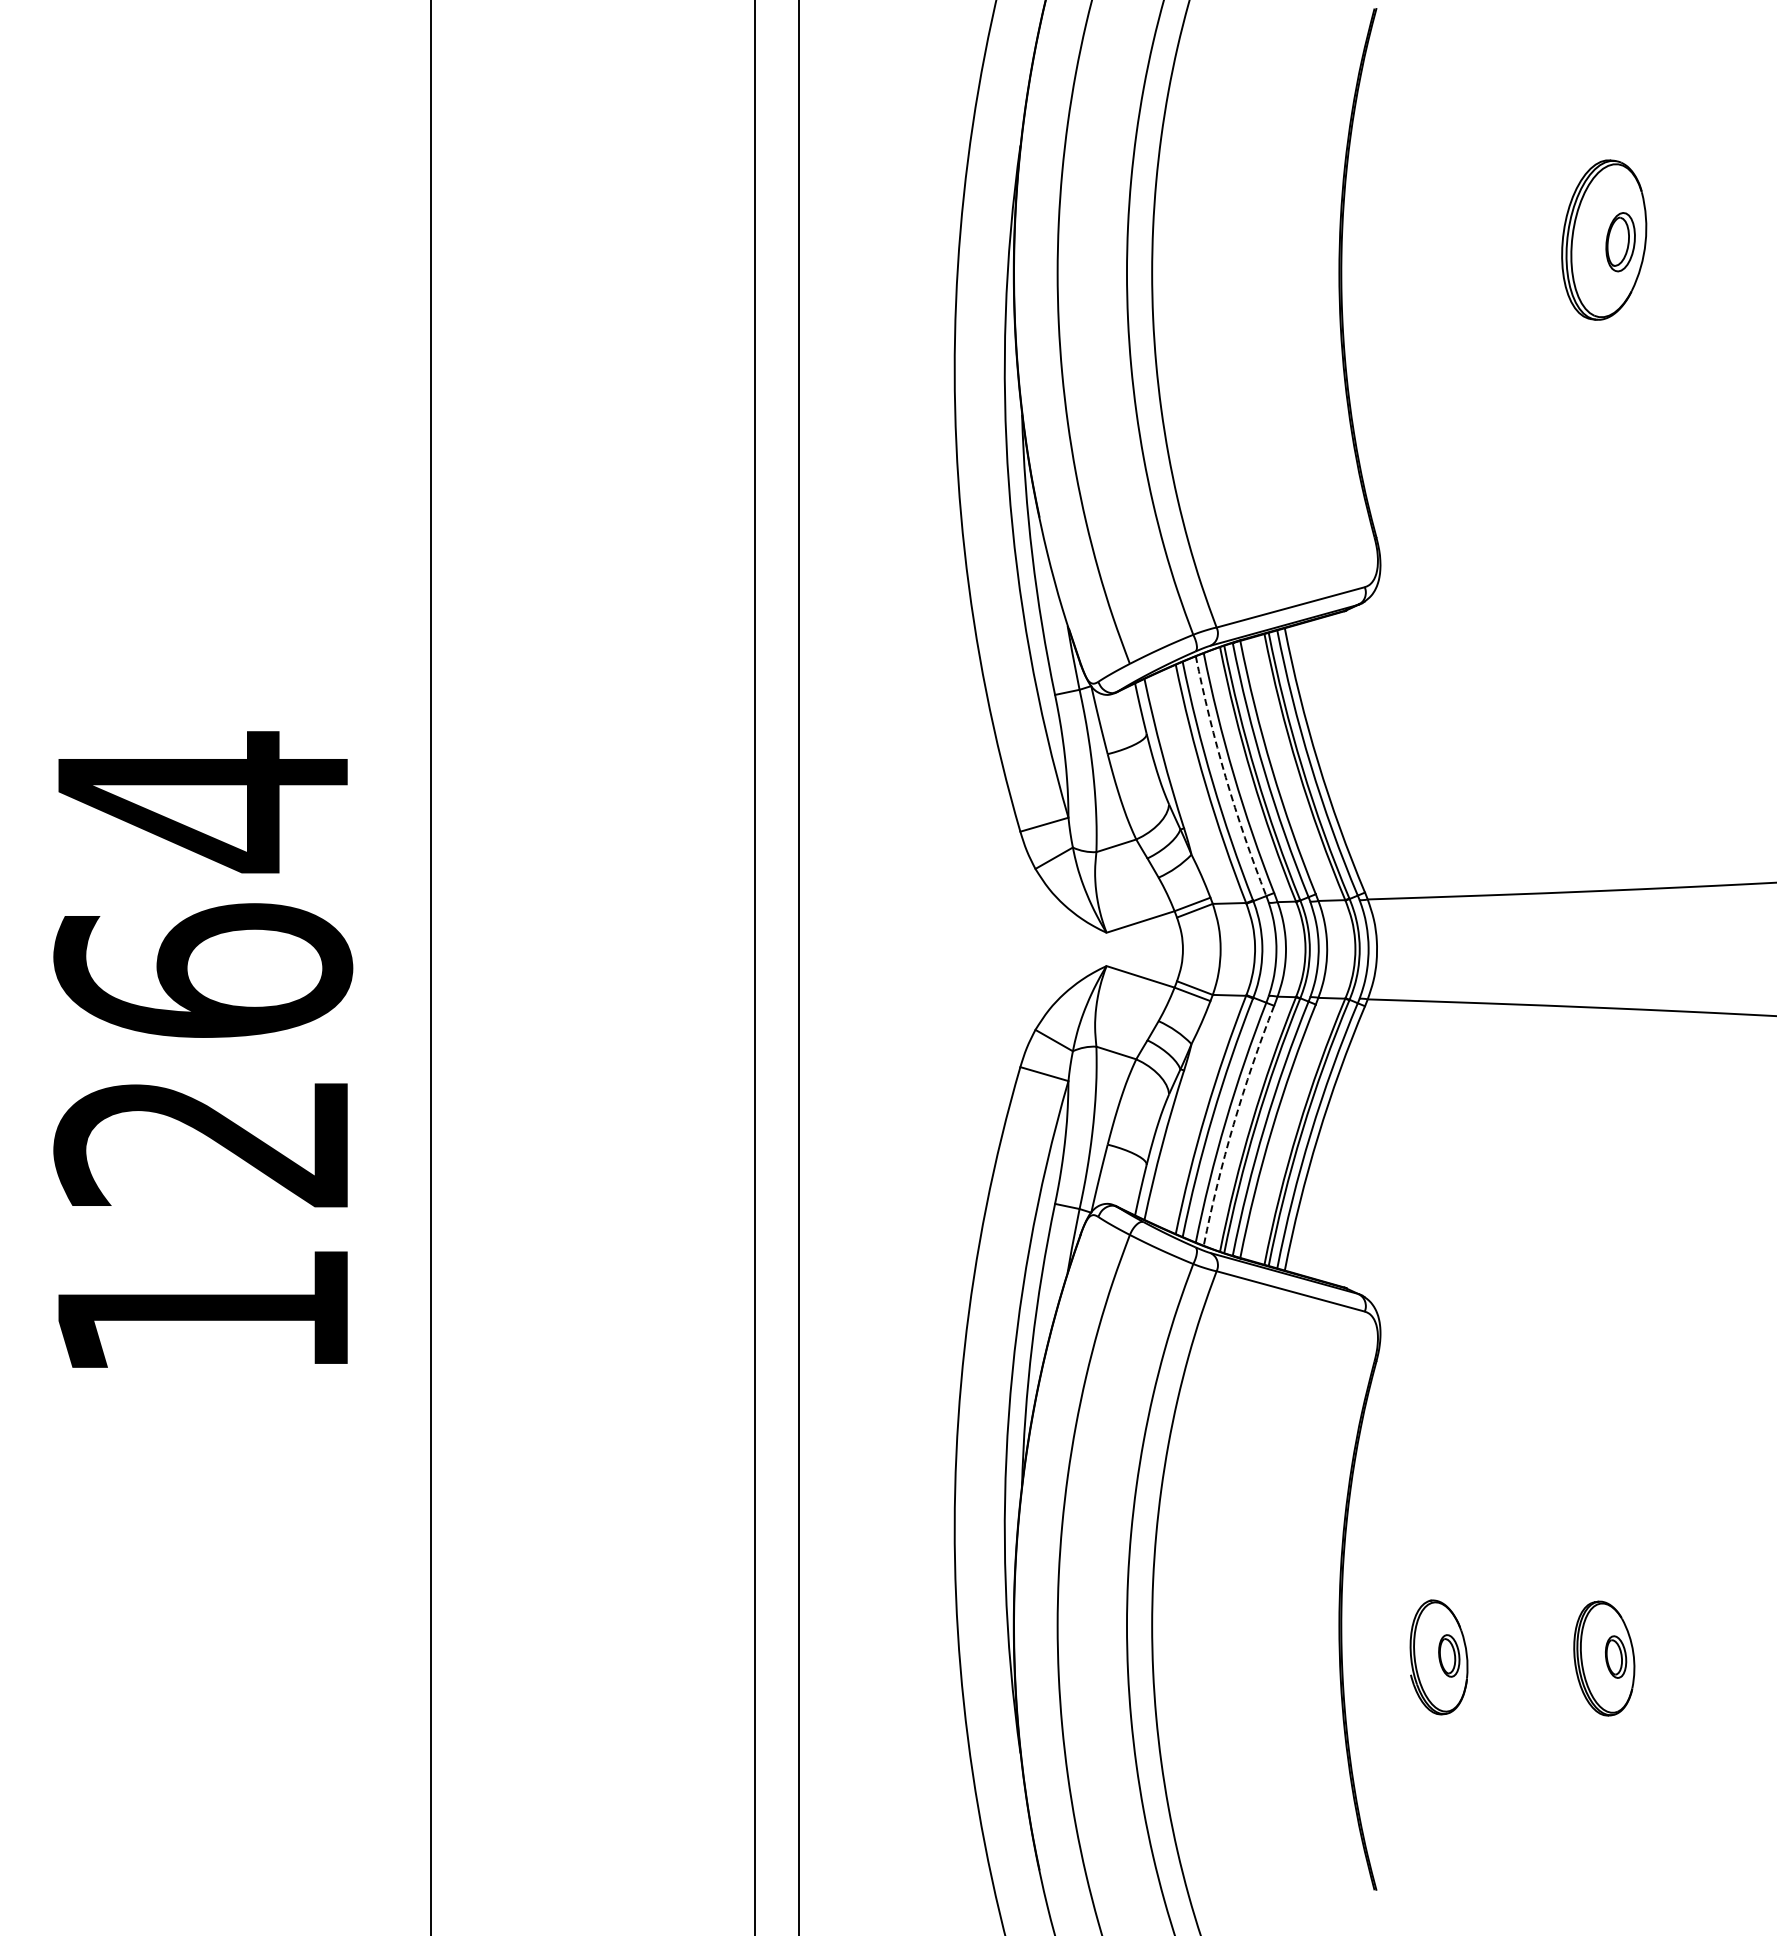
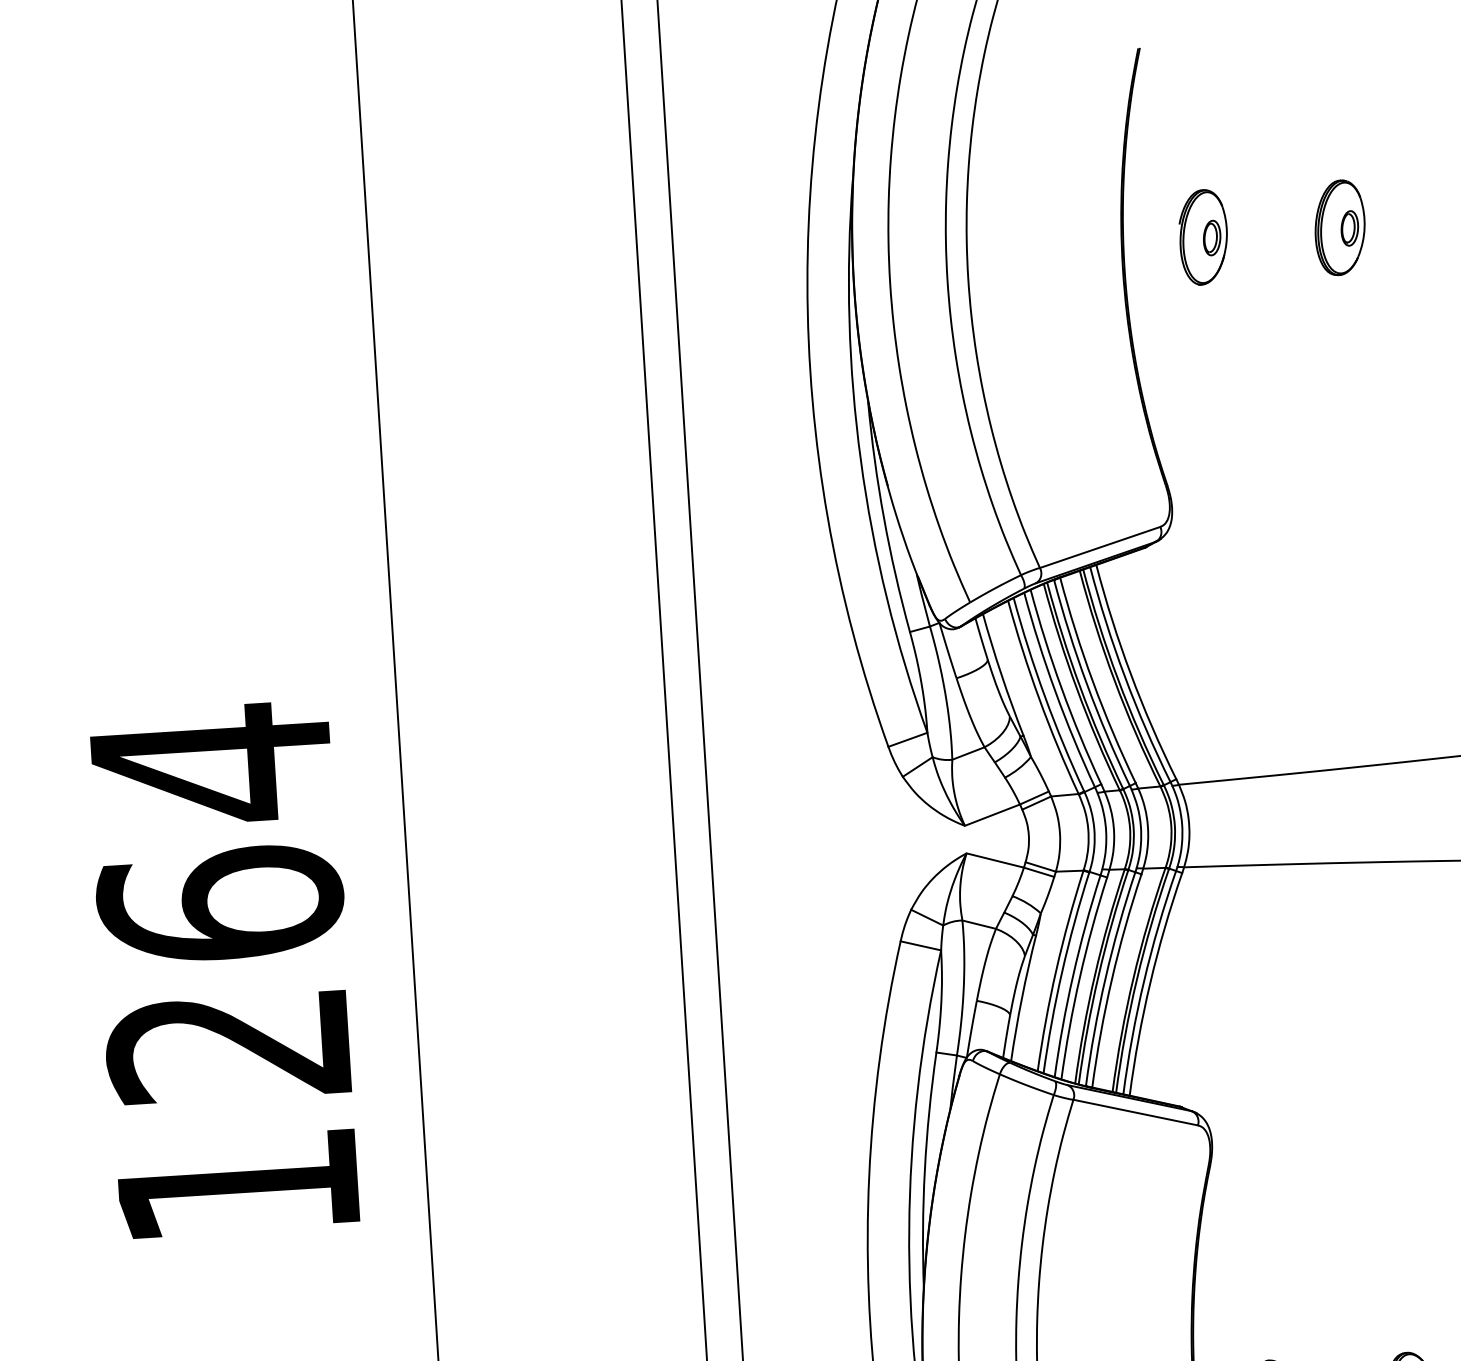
part: (1604, 240) -> (1340, 228), size x0.71
part: (1438, 241) -> (1203, 237), added
arc: (1225, 777) -> (1055, 691), dashed -> solid
arc: (1233, 1124) -> (1079, 977), dashed -> solid

